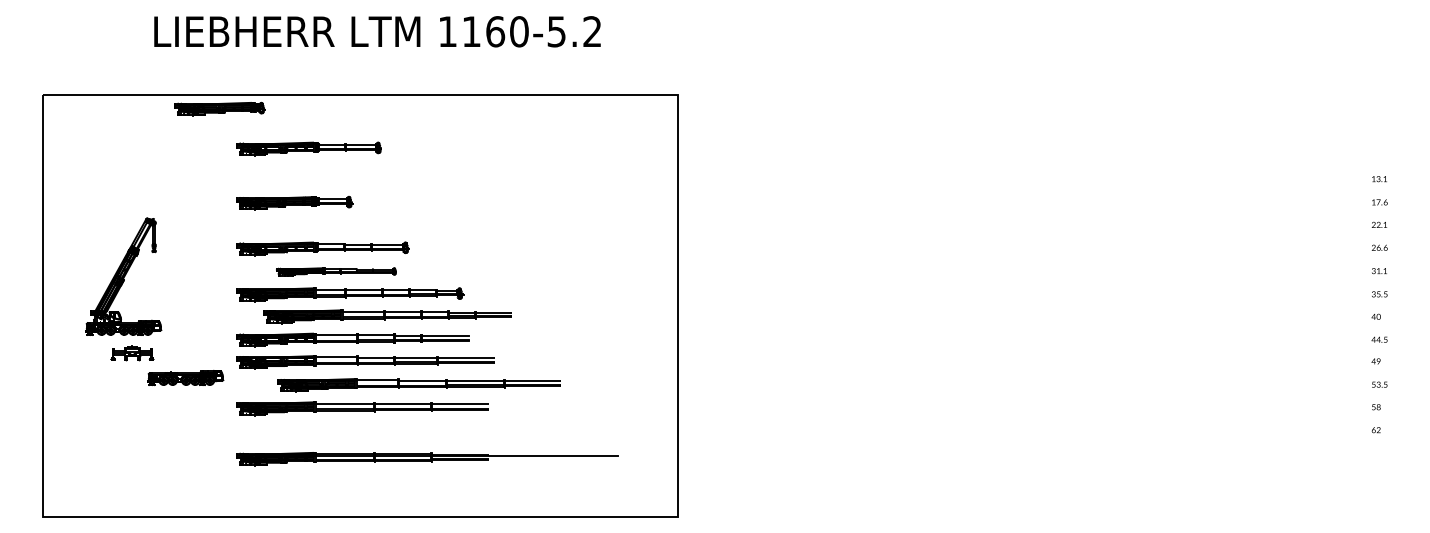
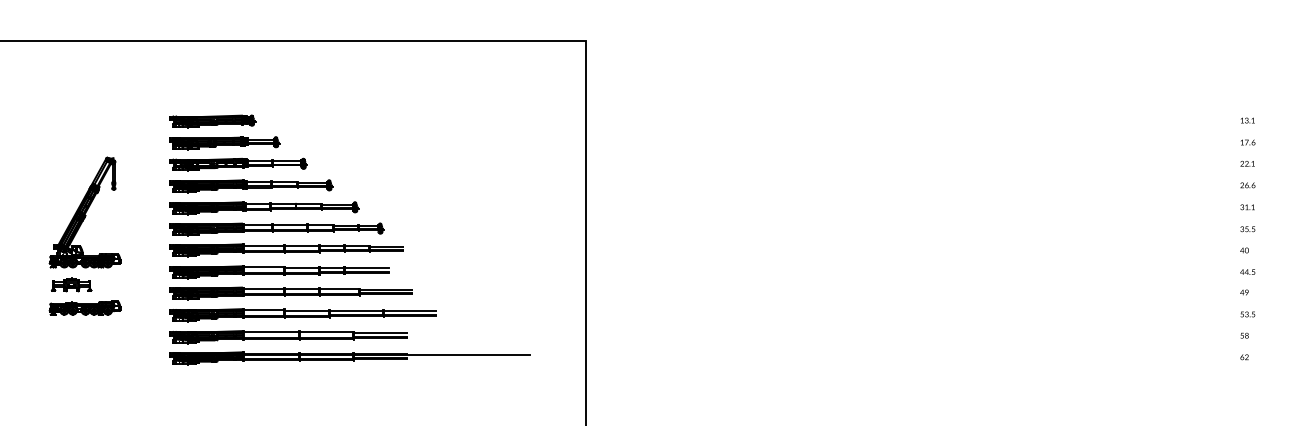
part: (219, 108) -> (212, 120), moved
part: (308, 148) -> (237, 164), moved
part: (336, 271) -> (264, 207), size x1.67
part: (123, 276) -> (84, 212), moved
part: (387, 316) -> (286, 250), moved
part: (185, 377) -> (84, 307), moved
part: (418, 385) -> (302, 315), moved
part: (427, 459) -> (349, 358), moved

